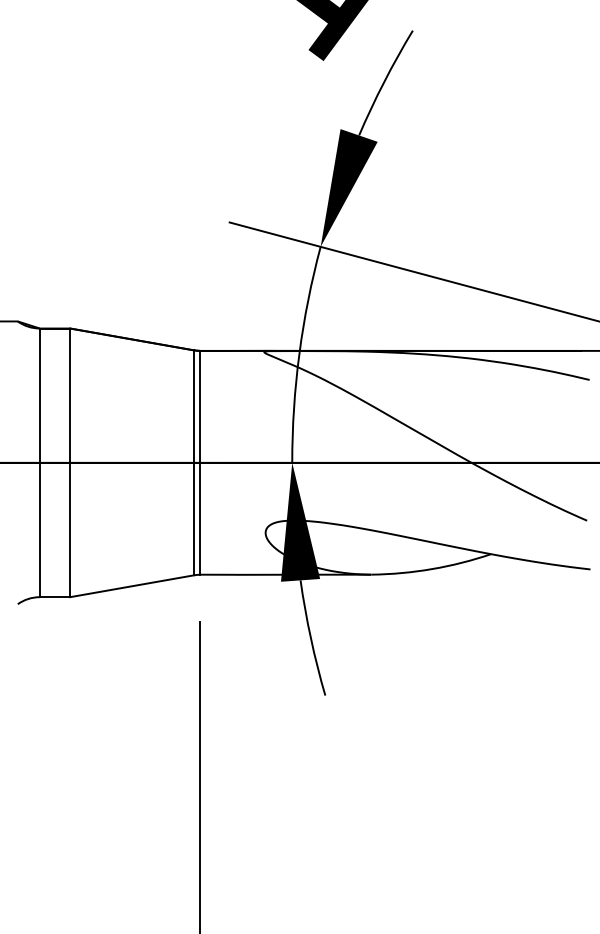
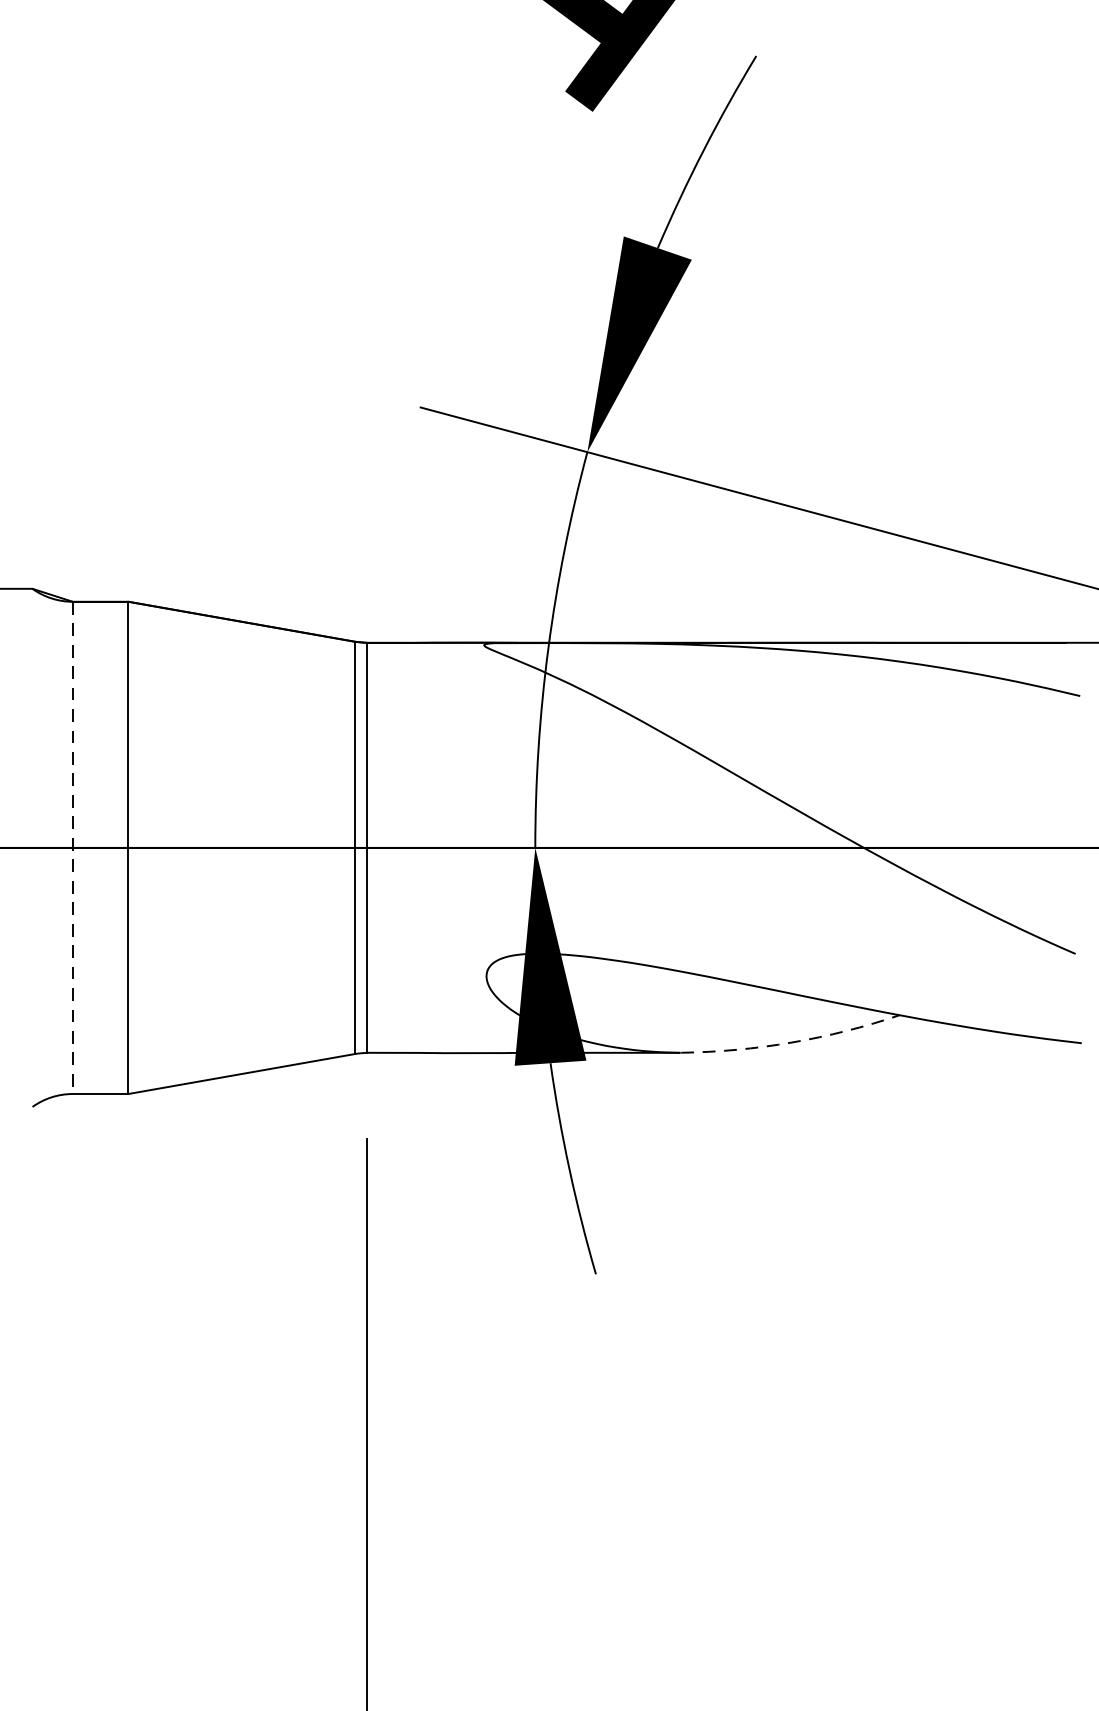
line: (39, 463) -> (72, 849), solid -> dashed
arc: (432, 569) -> (792, 1043), solid -> dashed

